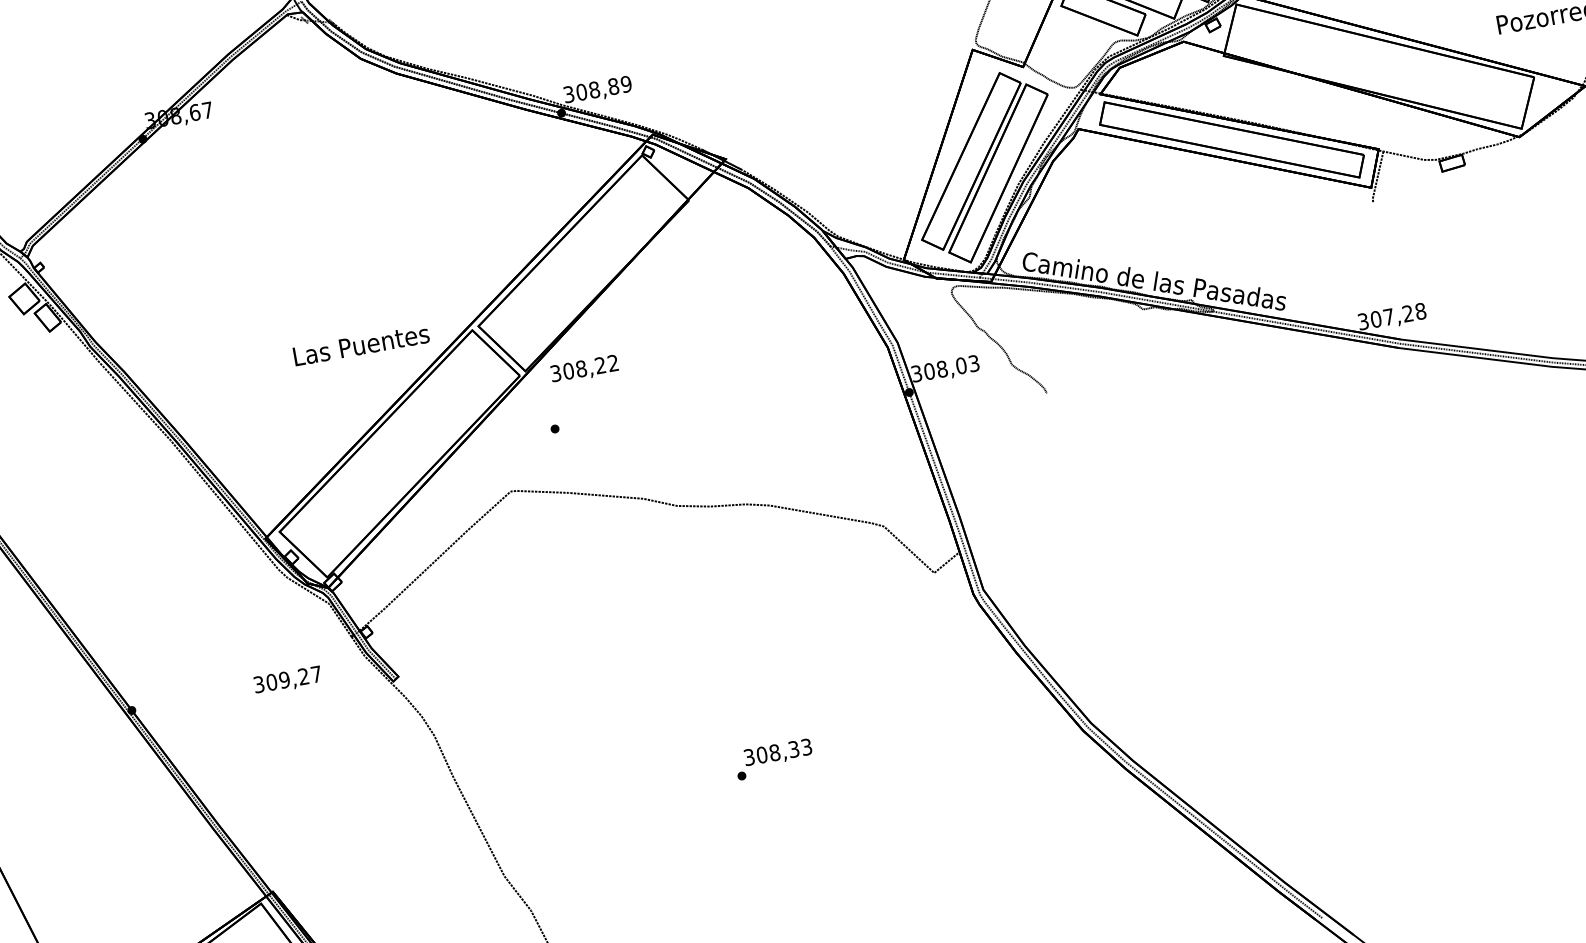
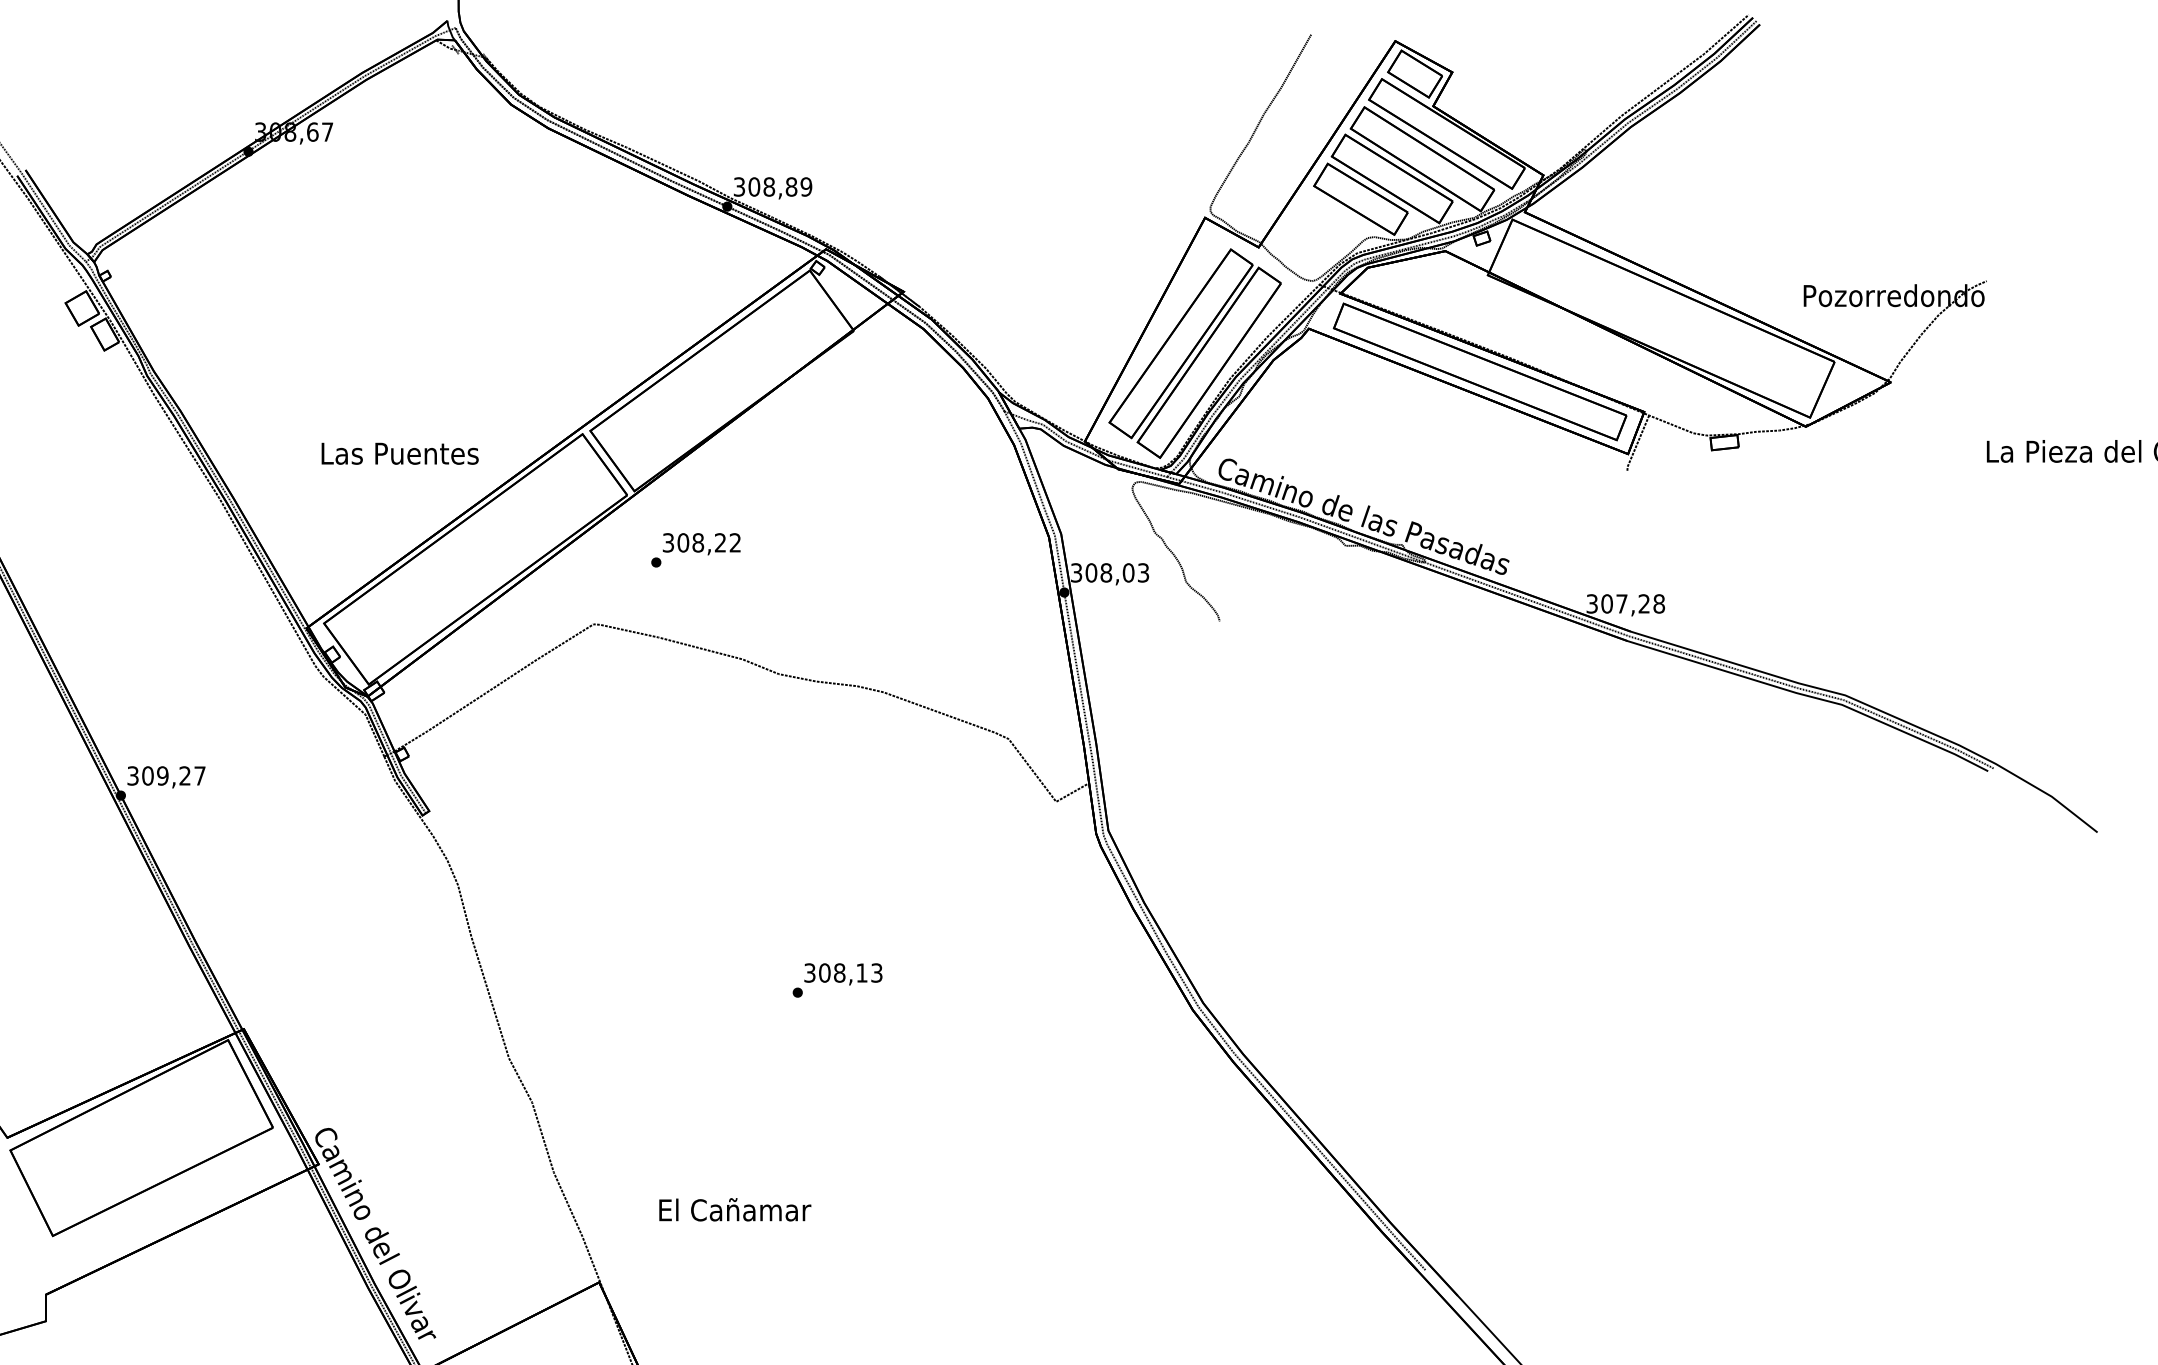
text: (360, 345) -> (399, 453), moved
text: (584, 369) -> (701, 544), moved
text: (287, 680) -> (166, 777), moved
text: (793, 749) -> (861, 972), 308,33 -> 308,13

